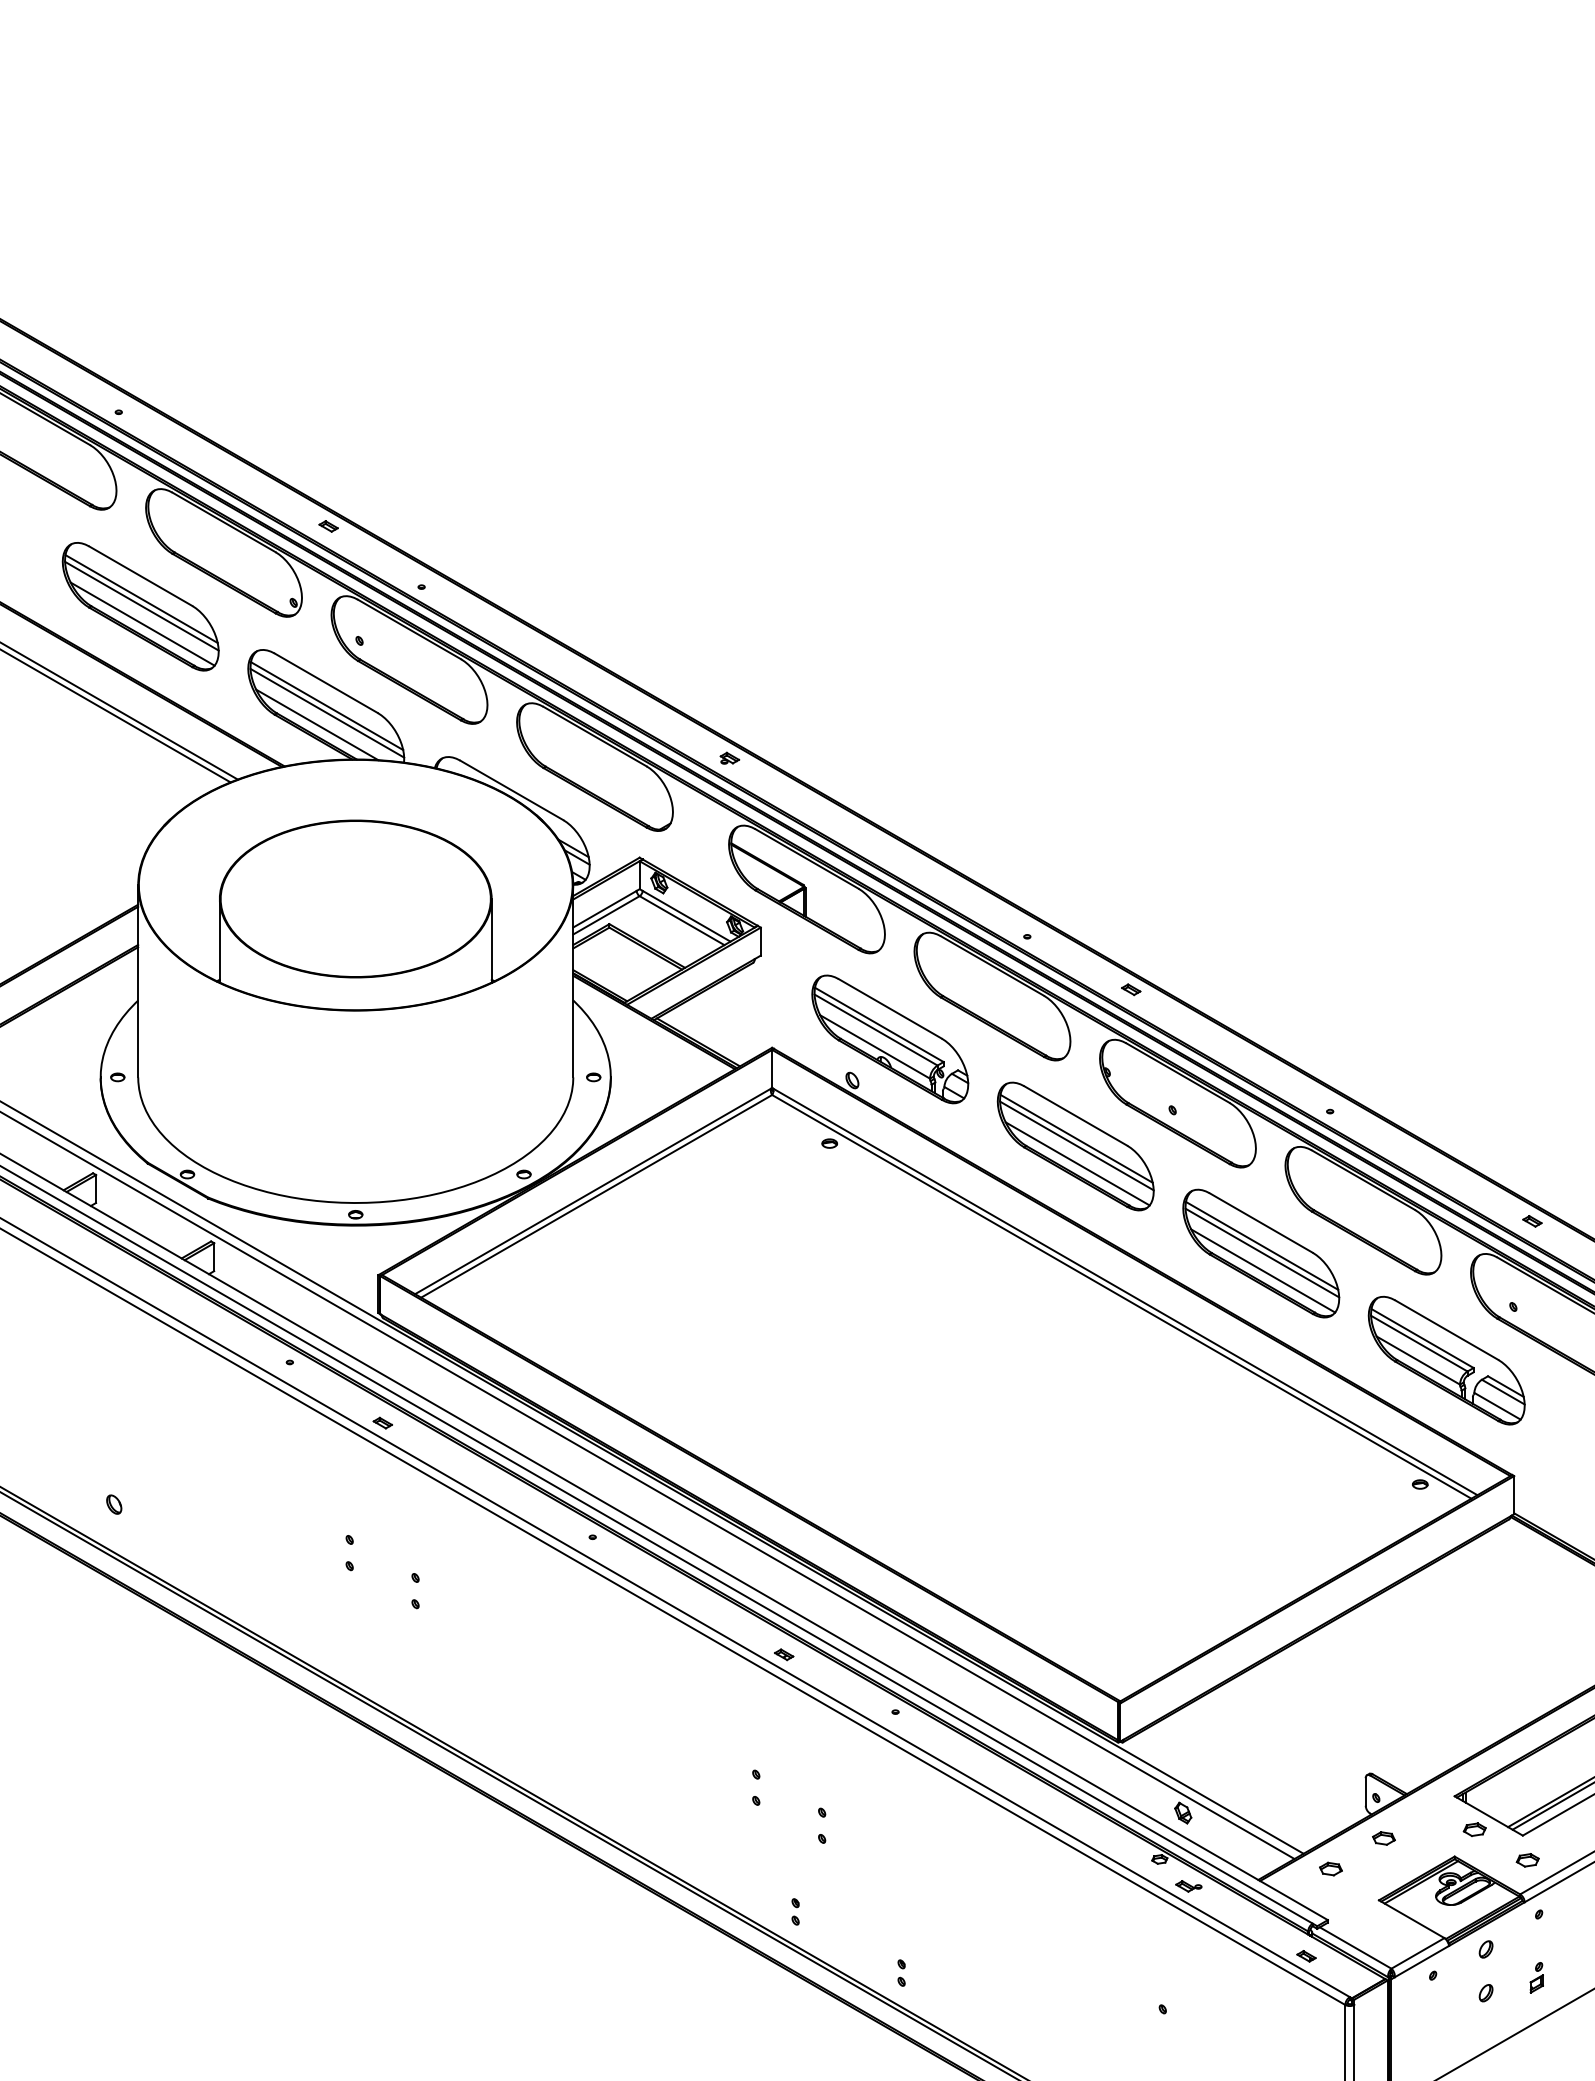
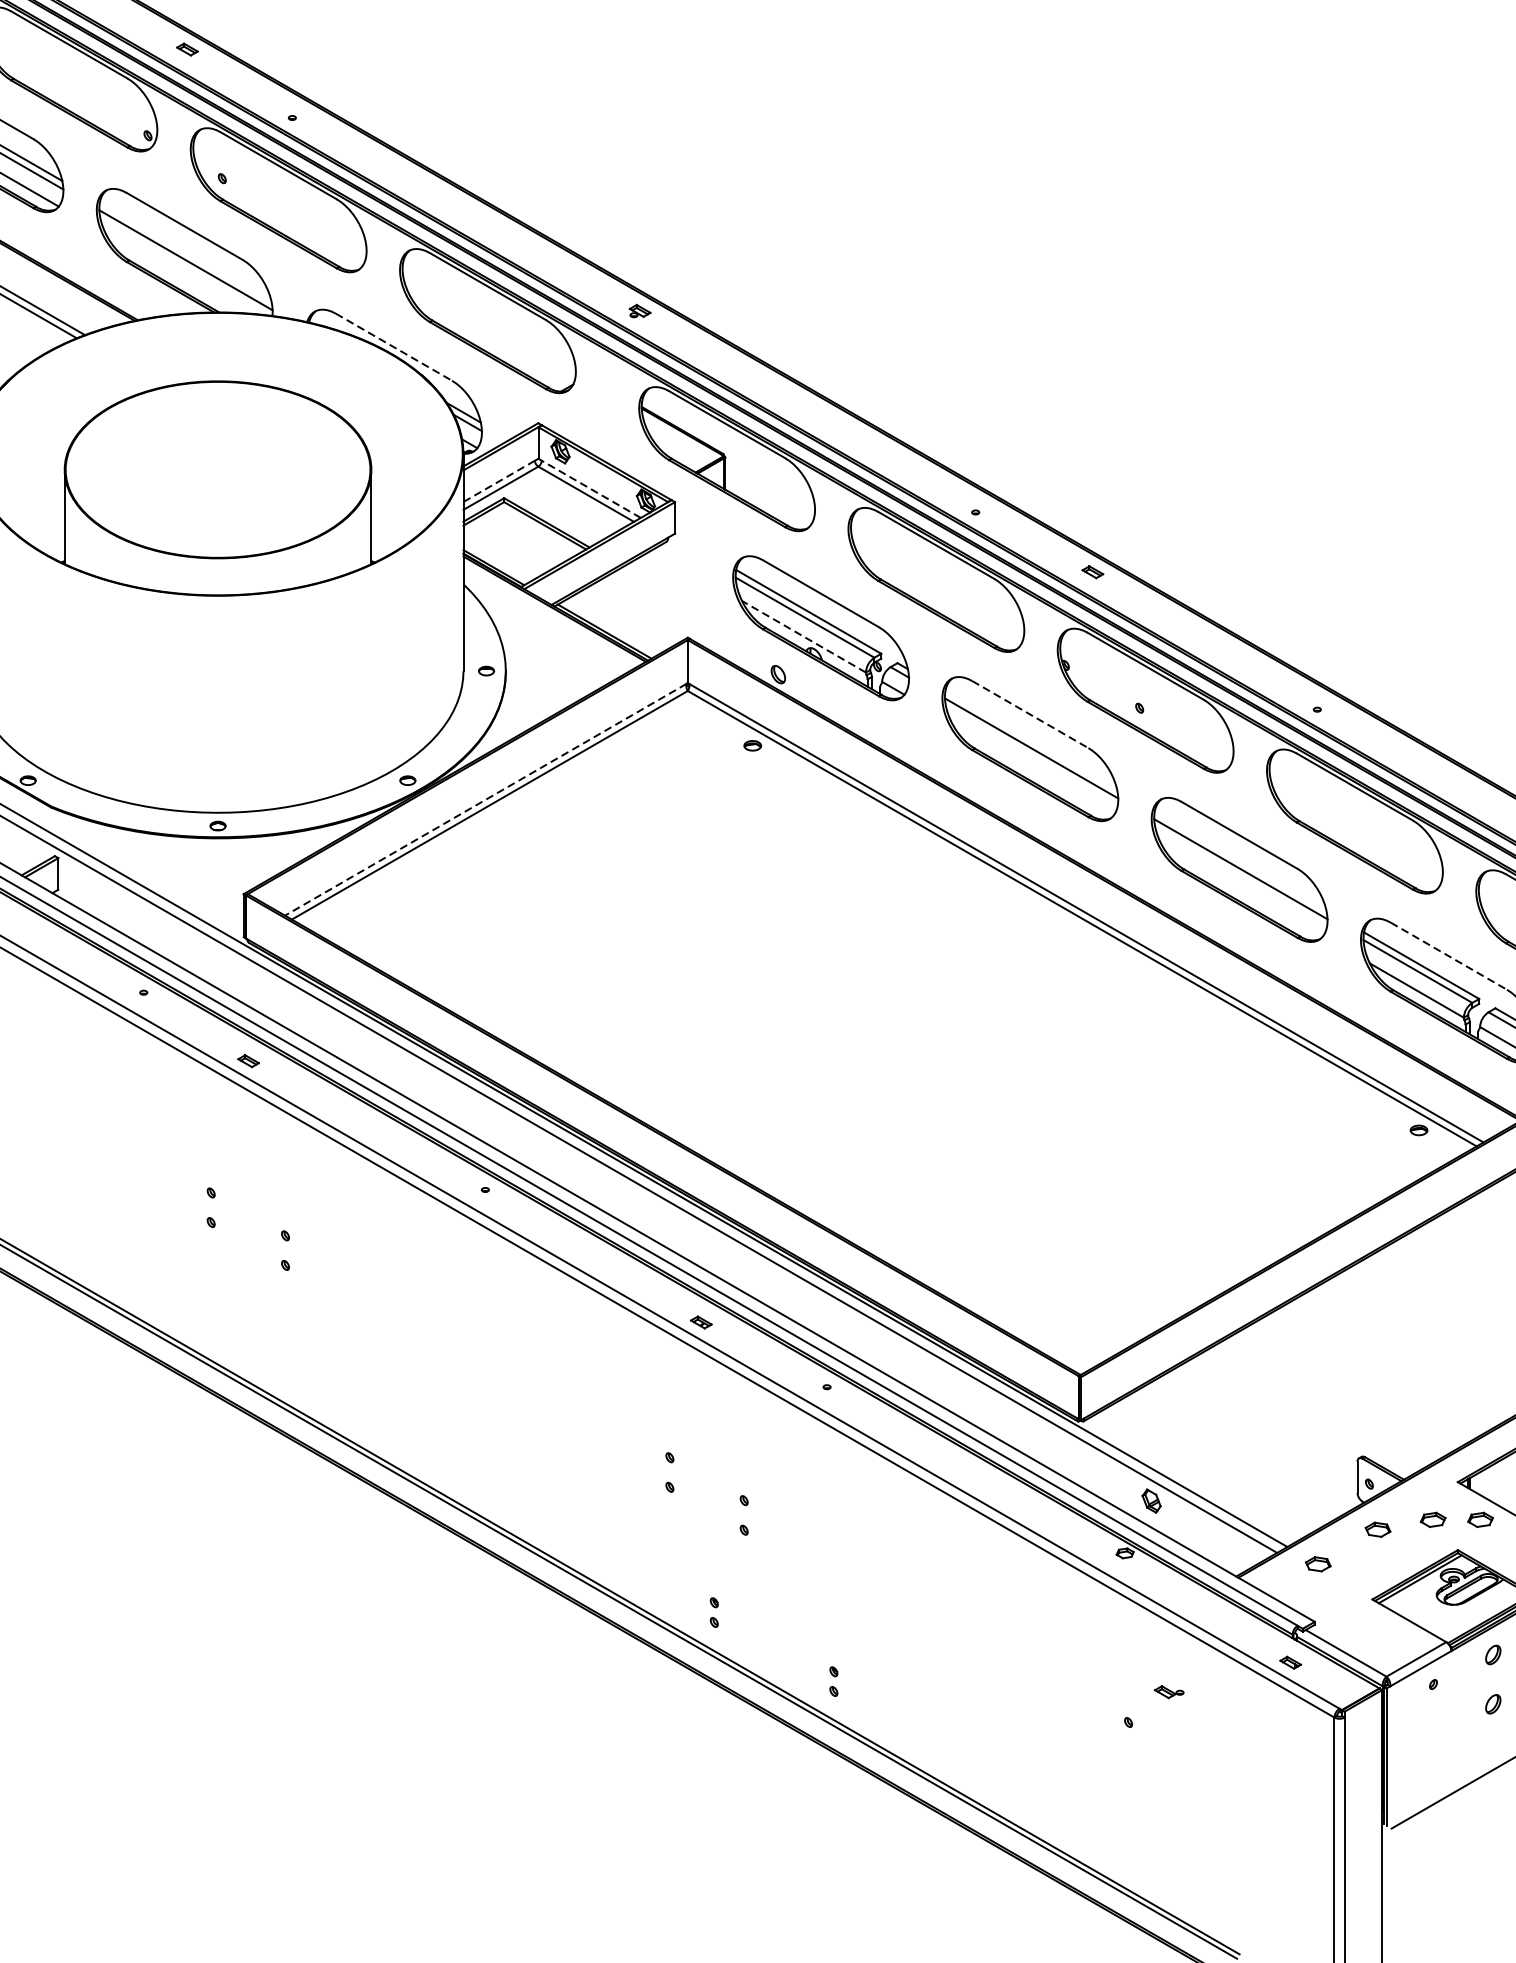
line: (326, 706) -> (185, 252), removed
line: (317, 724) -> (174, 272), removed
line: (512, 790) -> (394, 347), solid -> dashed
line: (604, 909) -> (498, 481), solid -> dashed
line: (686, 916) -> (591, 489), solid -> dashed
line: (874, 1046) -> (803, 636), solid -> dashed
line: (1076, 1116) -> (1031, 715), solid -> dashed
line: (1076, 1138) -> (1031, 740), removed
line: (1077, 1163) -> (1032, 768), removed
line: (593, 1191) -> (486, 799), solid -> dashed
line: (1261, 1245) -> (1239, 860), removed
line: (1263, 1270) -> (1242, 888), removed
line: (1447, 1330) -> (1449, 956), solid -> dashed
part: (1432, 1829) -> (1432, 1519), added
part: (1188, 1886) -> (1168, 1692), moved

